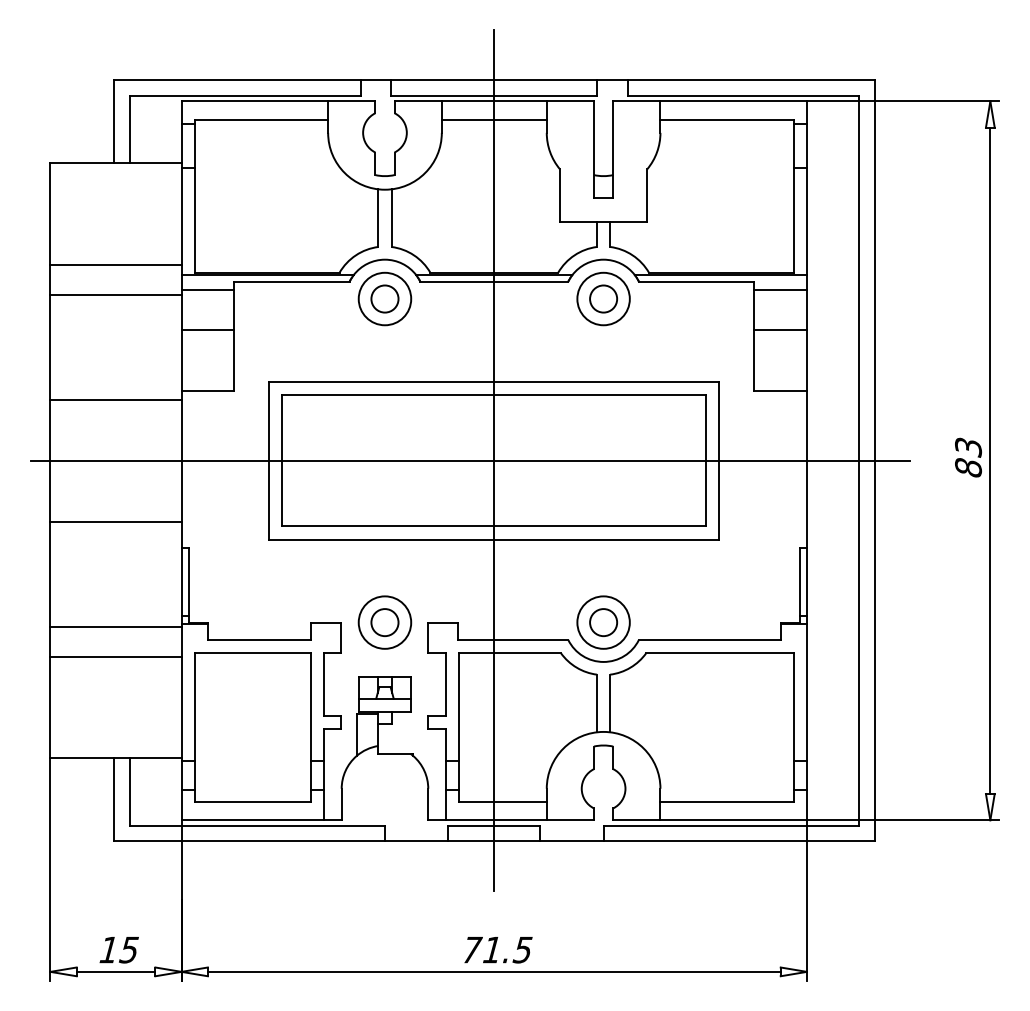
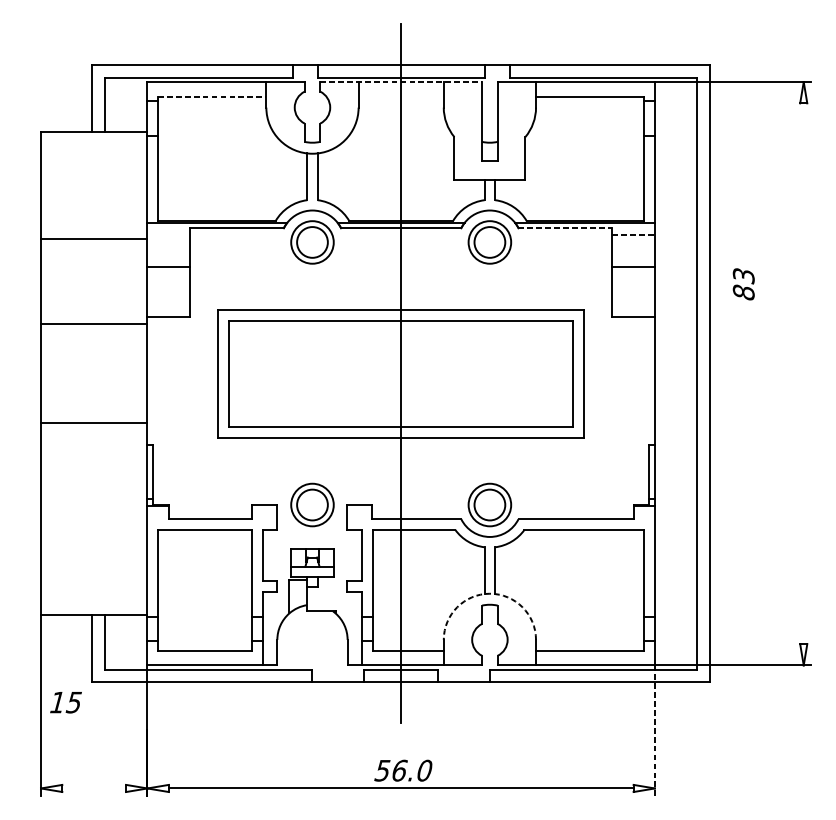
line: (494, 101) -> (401, 82), solid -> dashed
line: (261, 119) -> (212, 96), solid -> dashed
line: (493, 119) -> (400, 96), removed
line: (115, 264) -> (93, 214), removed
line: (696, 281) -> (565, 228), solid -> dashed
line: (207, 290) -> (168, 235), removed
line: (781, 290) -> (634, 235), solid -> dashed
circle: (384, 298) -> (312, 242), size x1.4
circle: (603, 298) -> (489, 242), size x1.4
text: (968, 457) -> (743, 284), moved
line: (470, 460) -> (381, 373), removed
line: (990, 460) -> (803, 373), removed
circle: (384, 622) -> (312, 504), size x1.4
circle: (603, 622) -> (489, 504), size x1.4
line: (115, 626) -> (93, 508), removed
line: (115, 656) -> (93, 532), removed
arc: (603, 731) -> (489, 593), solid -> dashed
line: (806, 900) -> (654, 730), solid -> dashed
text: (496, 949) -> (402, 770), 71.5 -> 56.0
text: (118, 950) -> (65, 702), moved
line: (115, 971) -> (93, 788), removed

